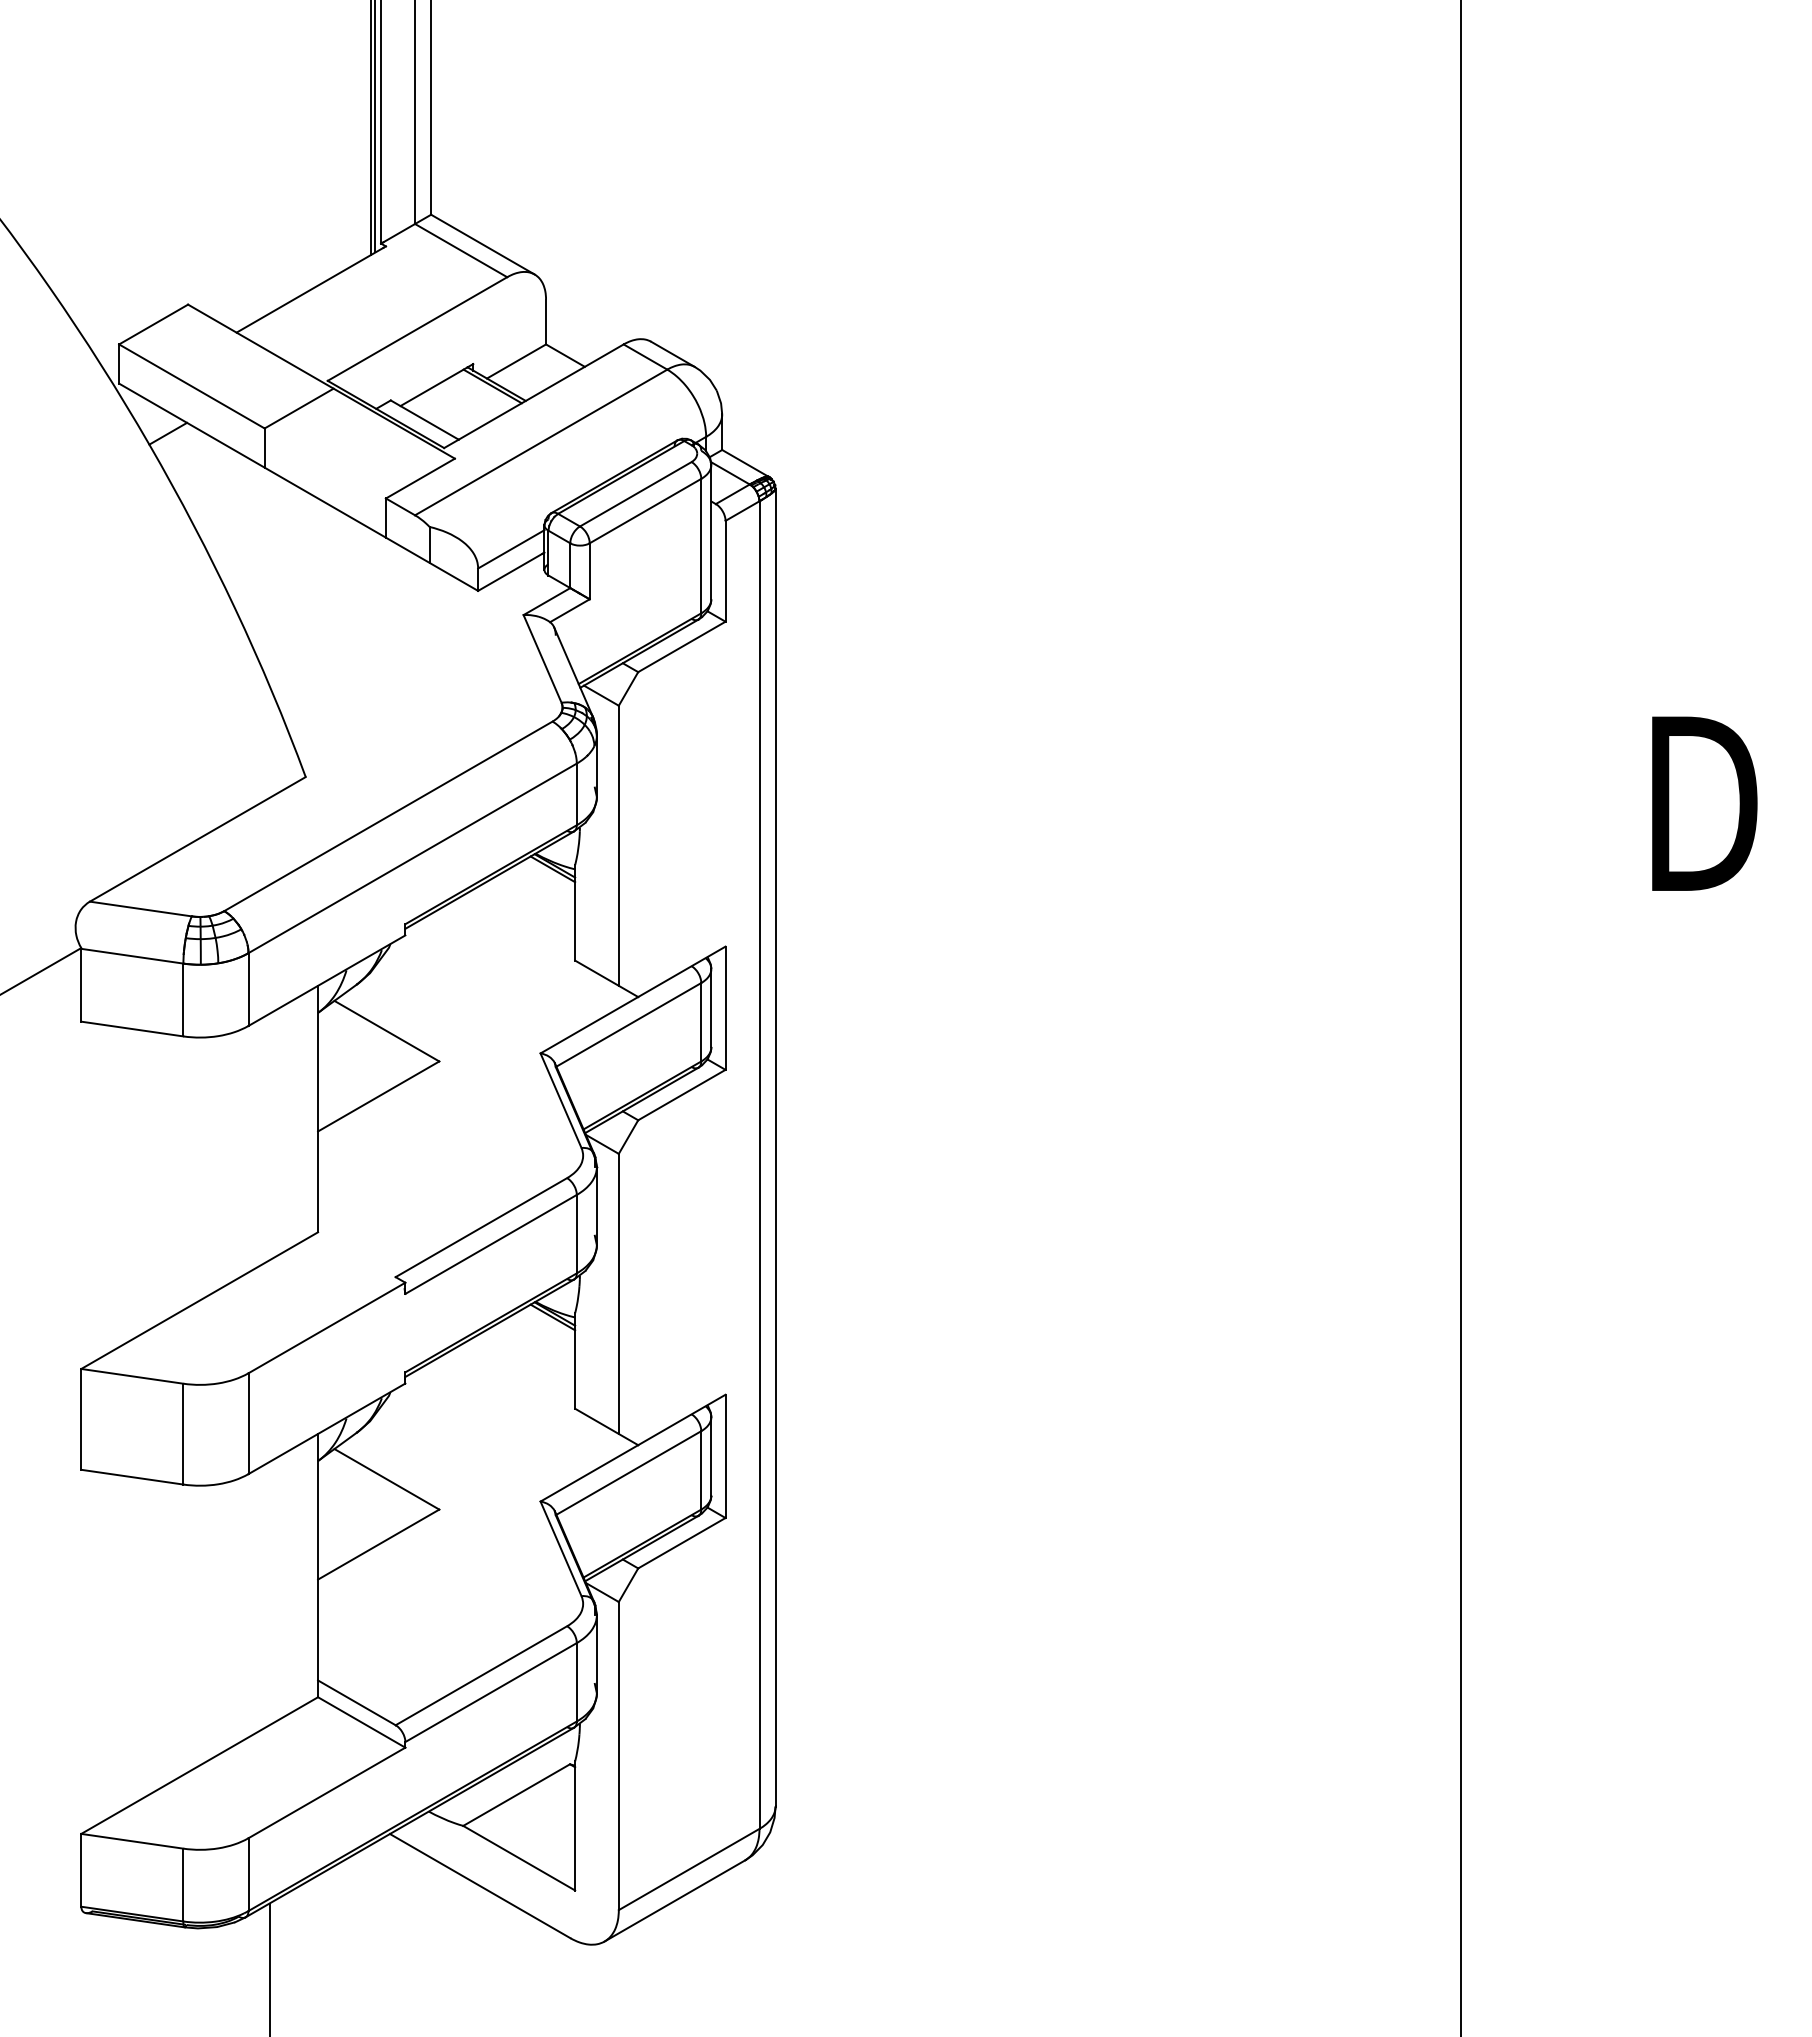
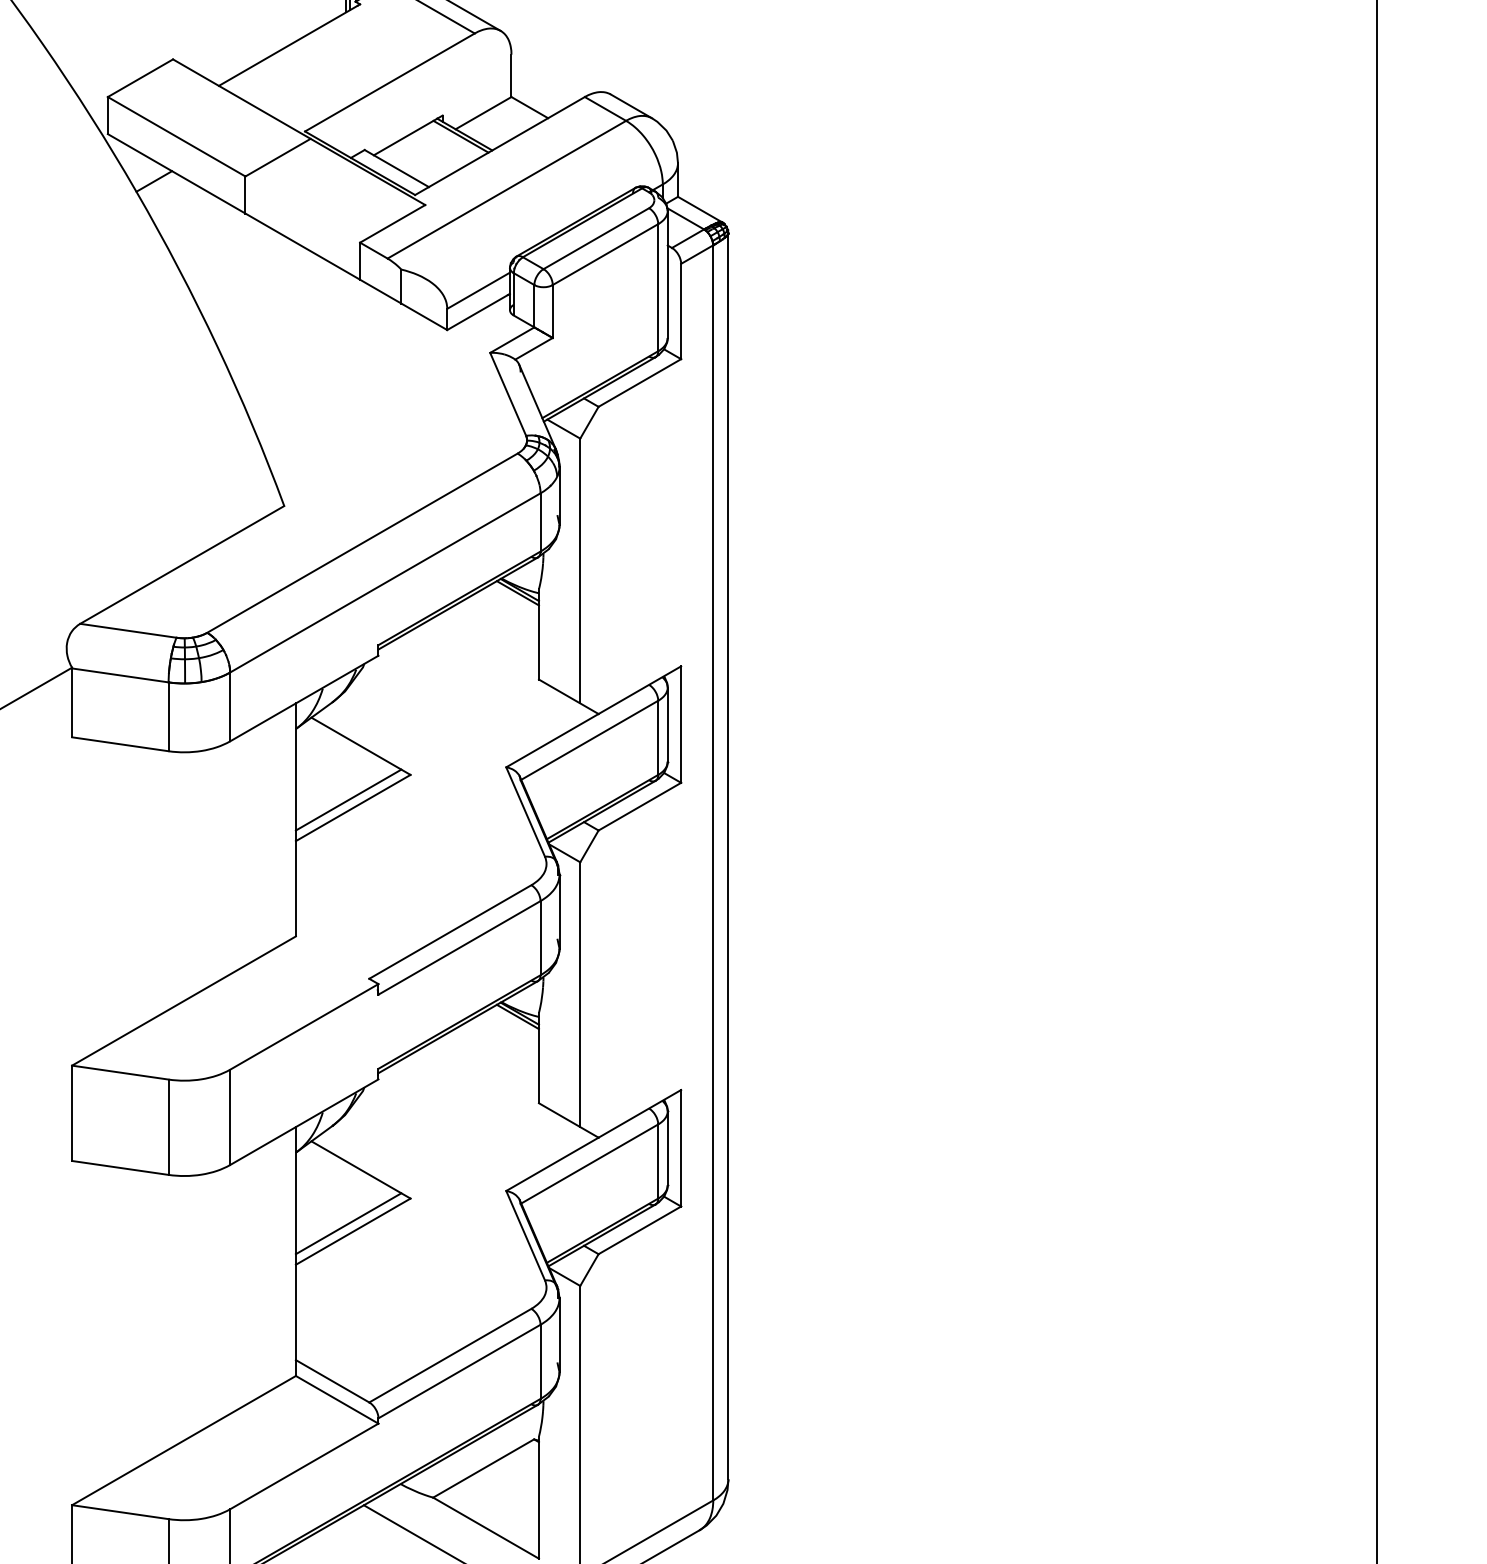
line: (373, 1087) -> (348, 799), added
line: (373, 1535) -> (348, 1223), added

